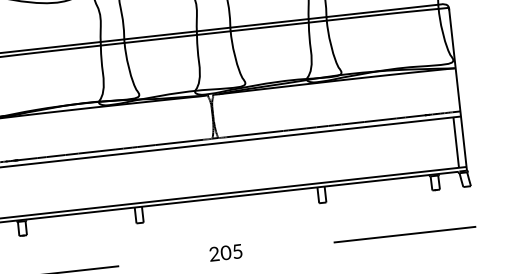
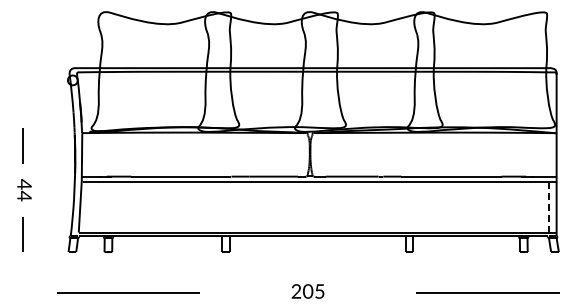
line: (456, 141) -> (549, 206), solid -> dashed

